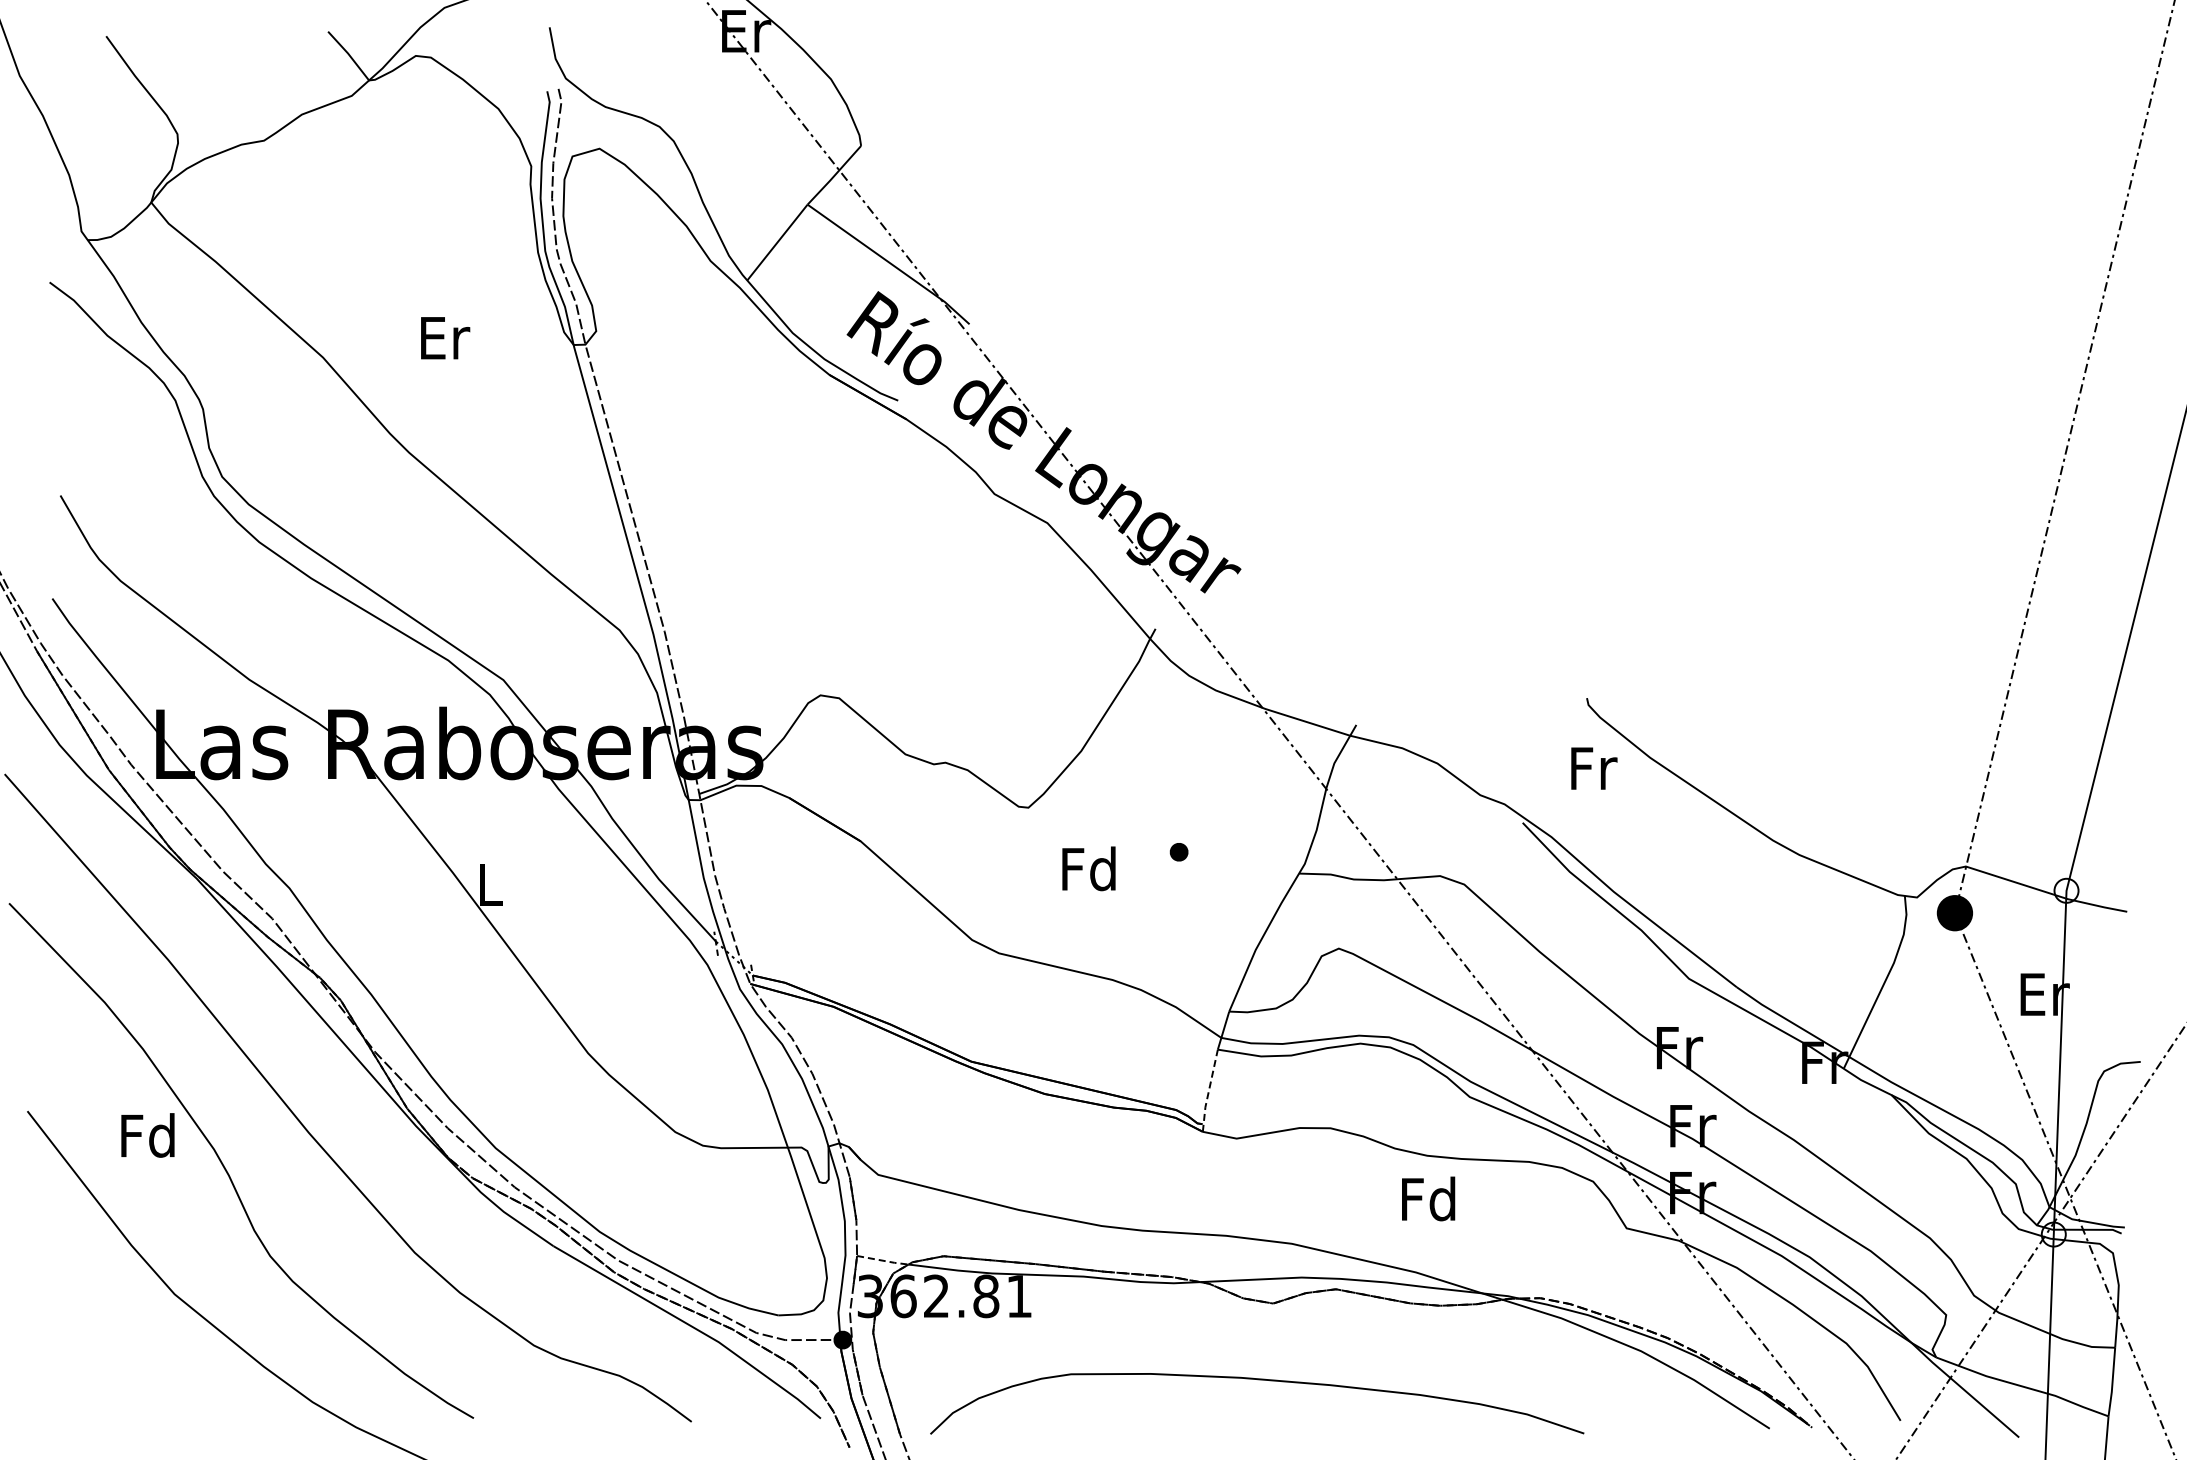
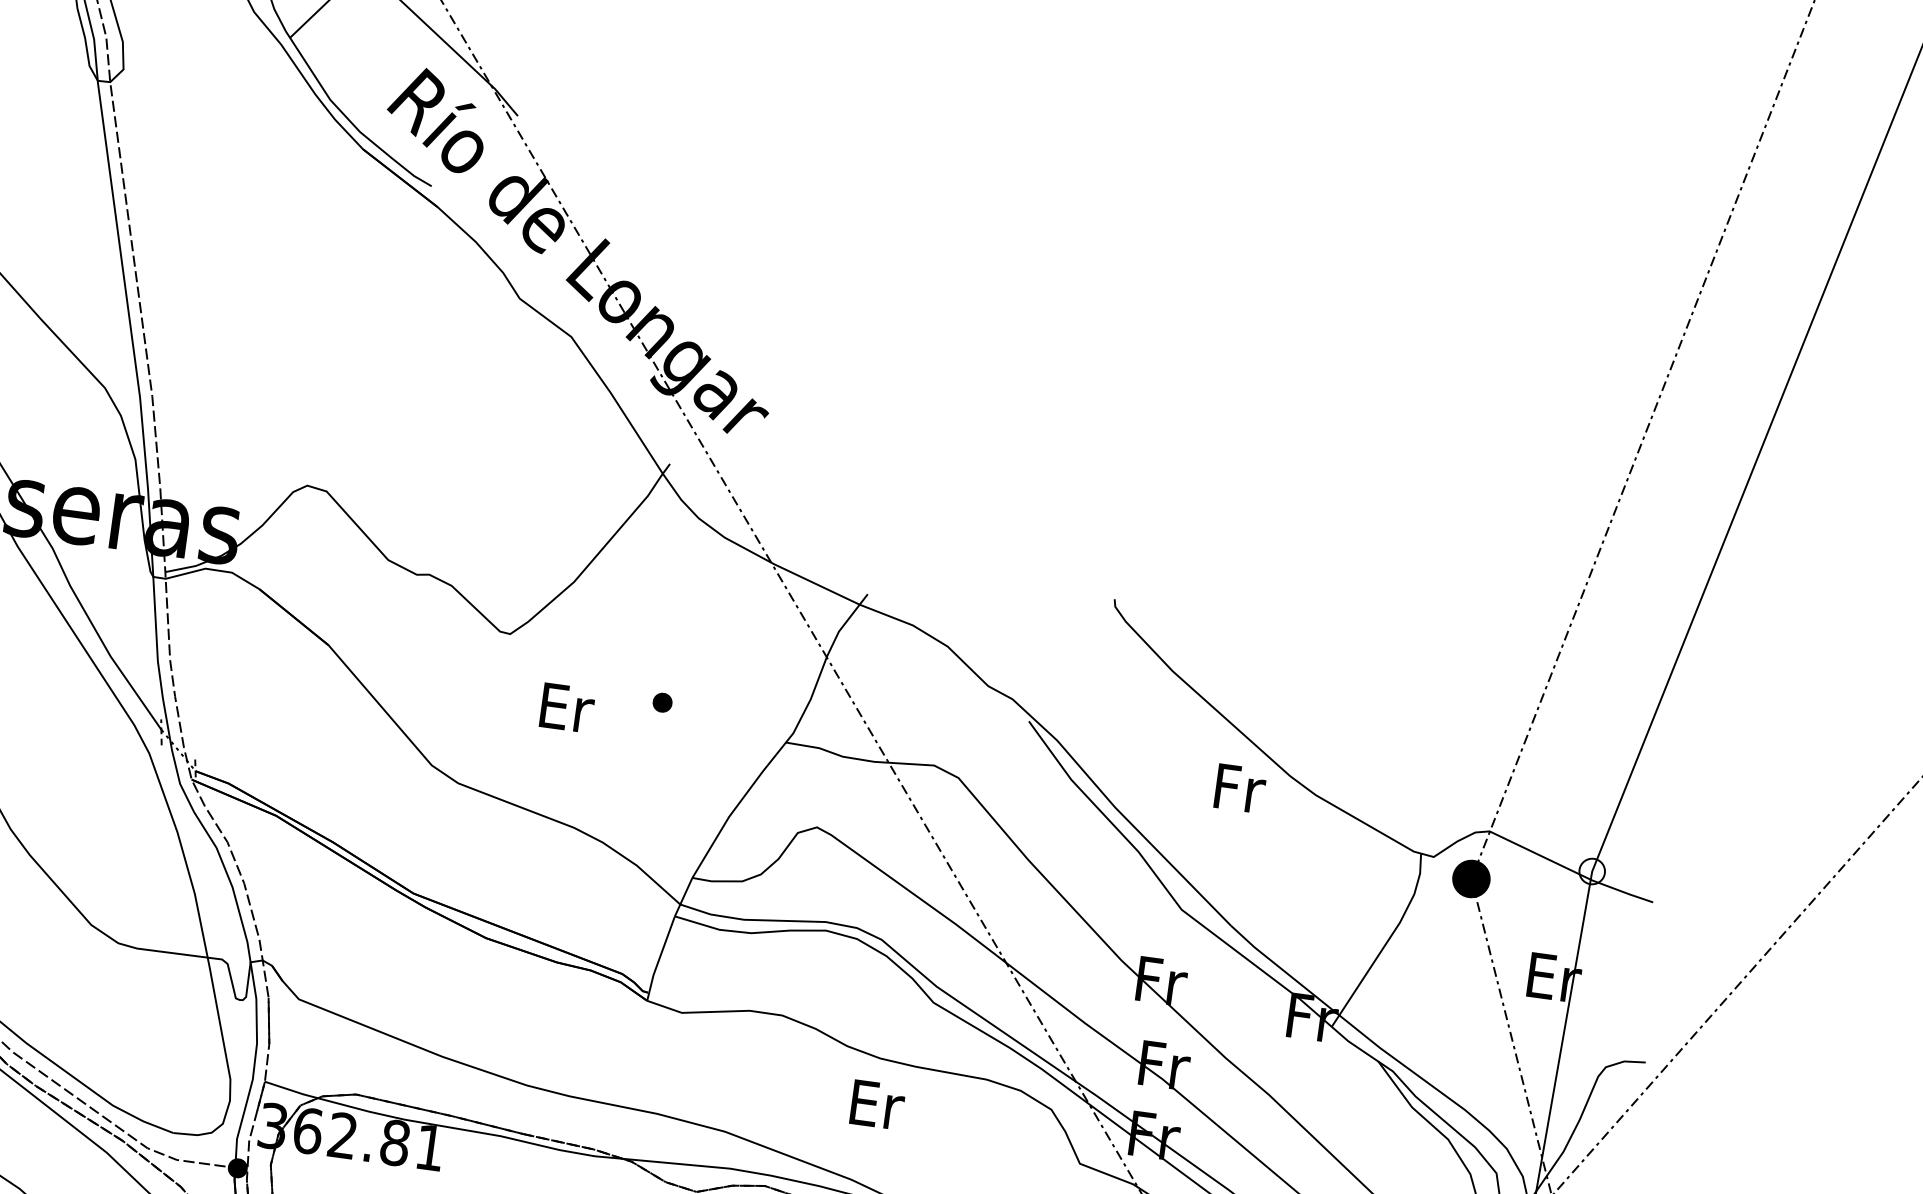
text: (1594, 768) -> (1240, 788), moved
text: (1088, 868) -> (564, 706), Fd -> Er
line: (1209, 1090) -> (660, 958), dashed -> solid
text: (1428, 1198) -> (875, 1103), Fd -> Er
line: (883, 1260) -> (292, 1090), dashed -> solid

